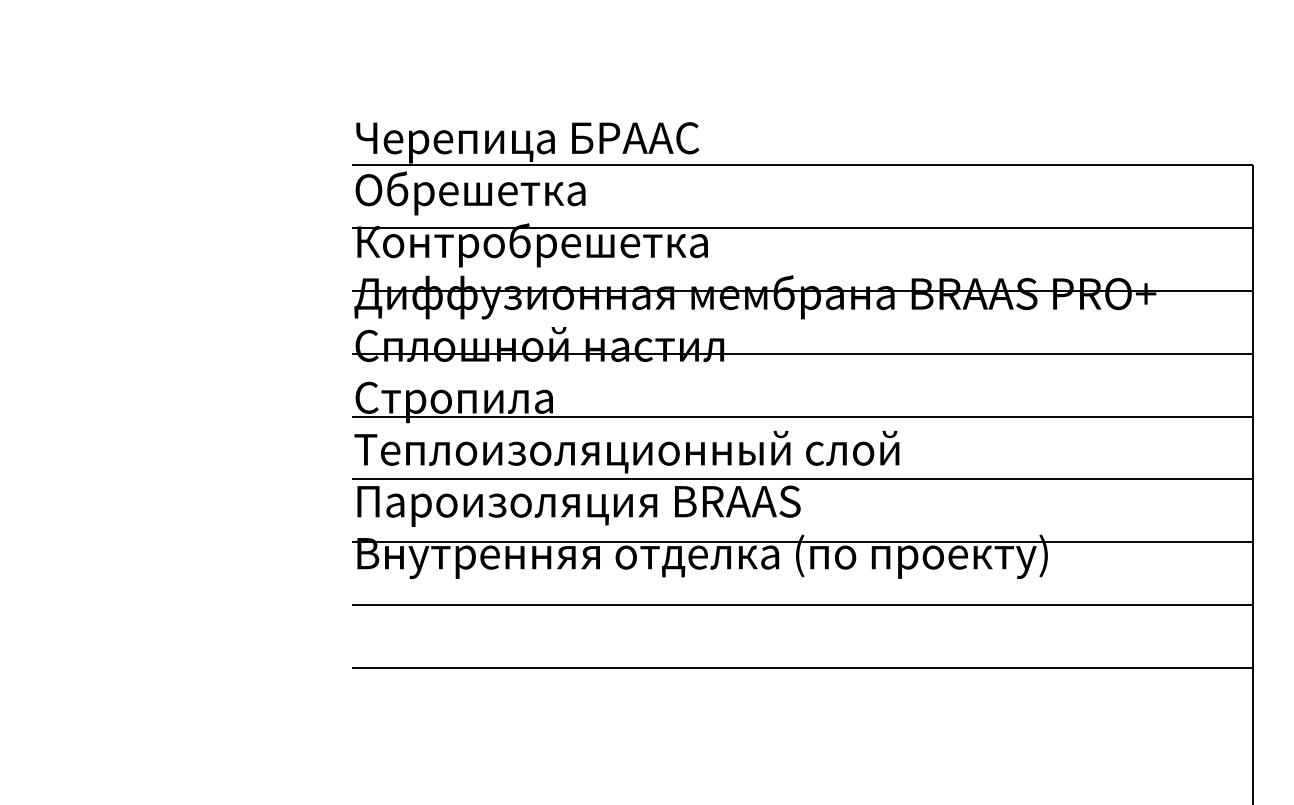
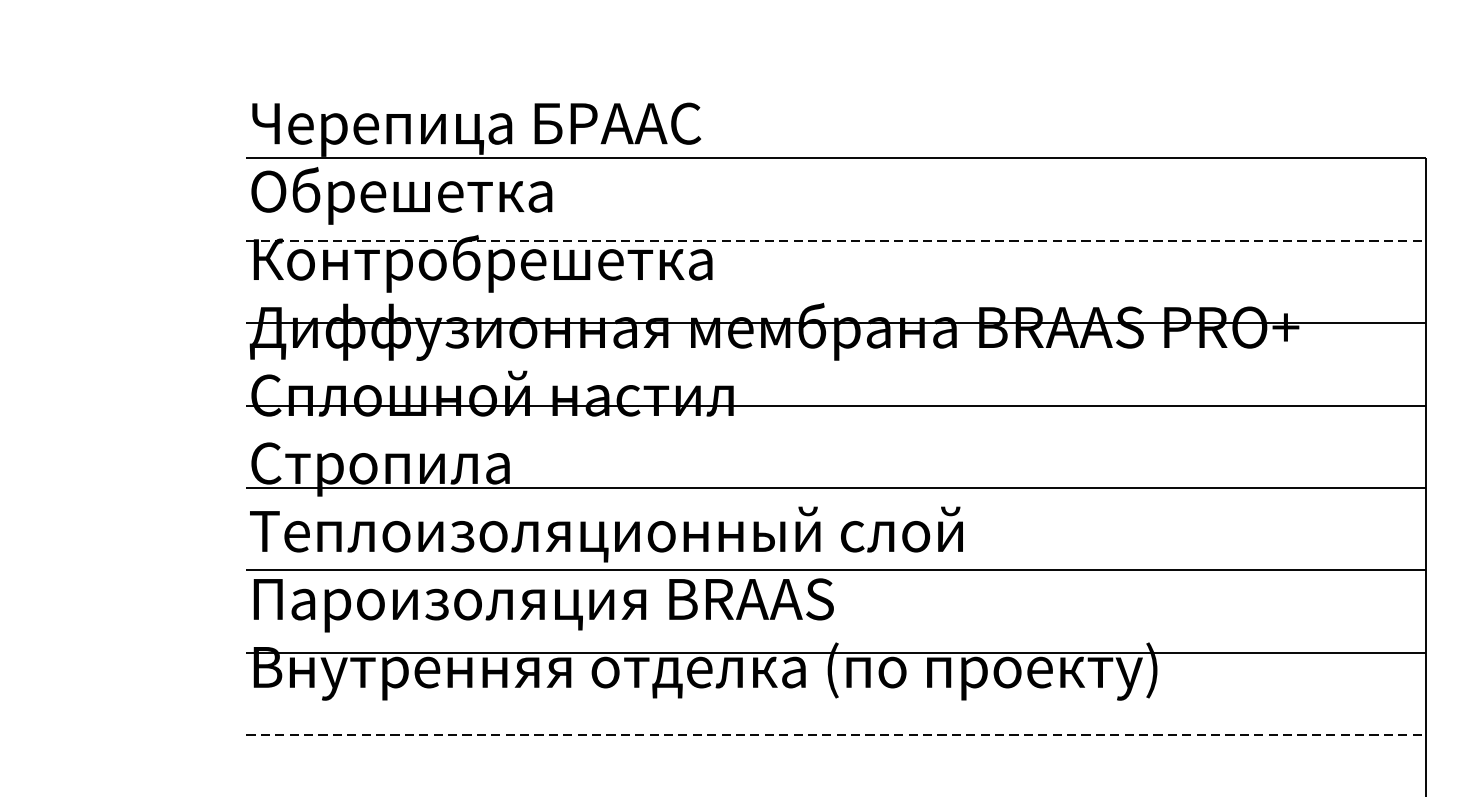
line: (802, 227) -> (836, 240), solid -> dashed
line: (802, 605) -> (836, 735), solid -> dashed

